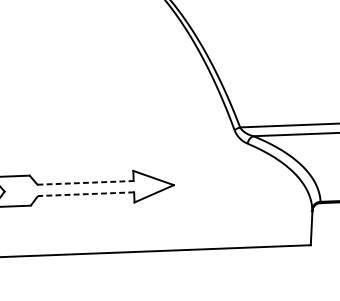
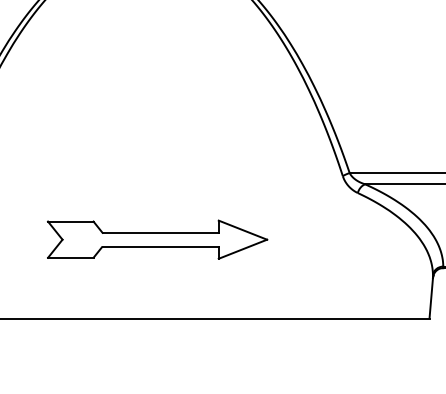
line: (86, 182) -> (161, 232), dashed -> solid
line: (85, 194) -> (160, 246), dashed -> solid

